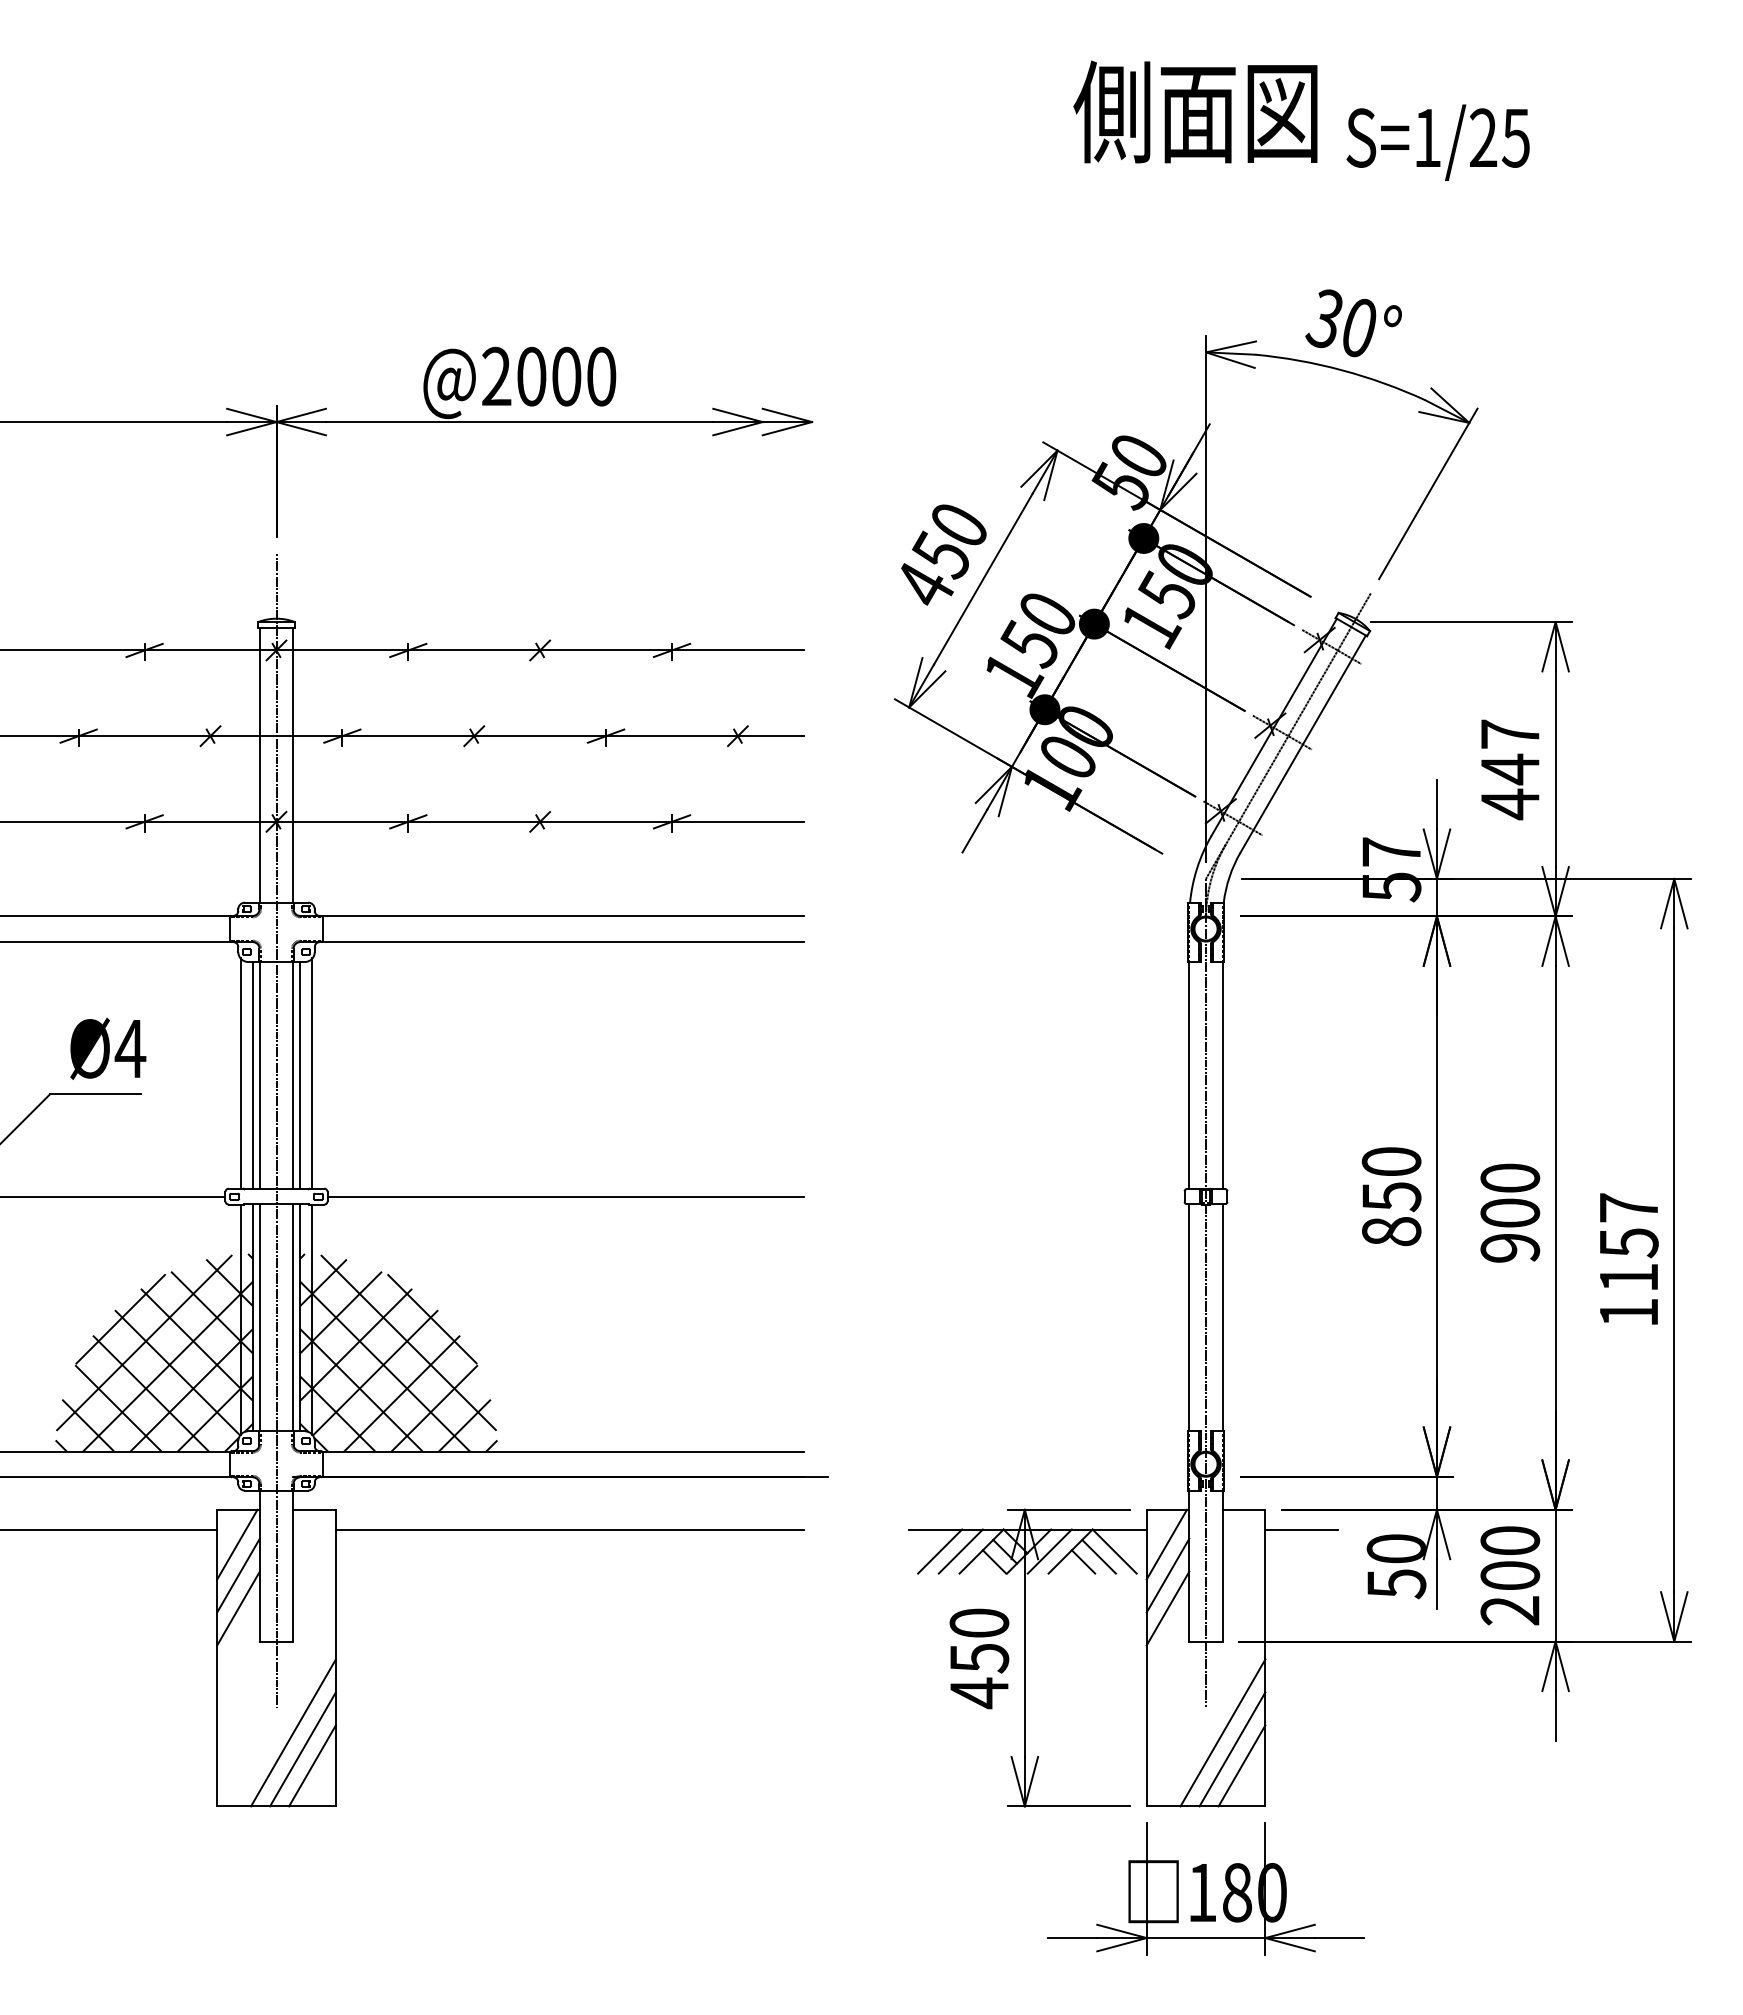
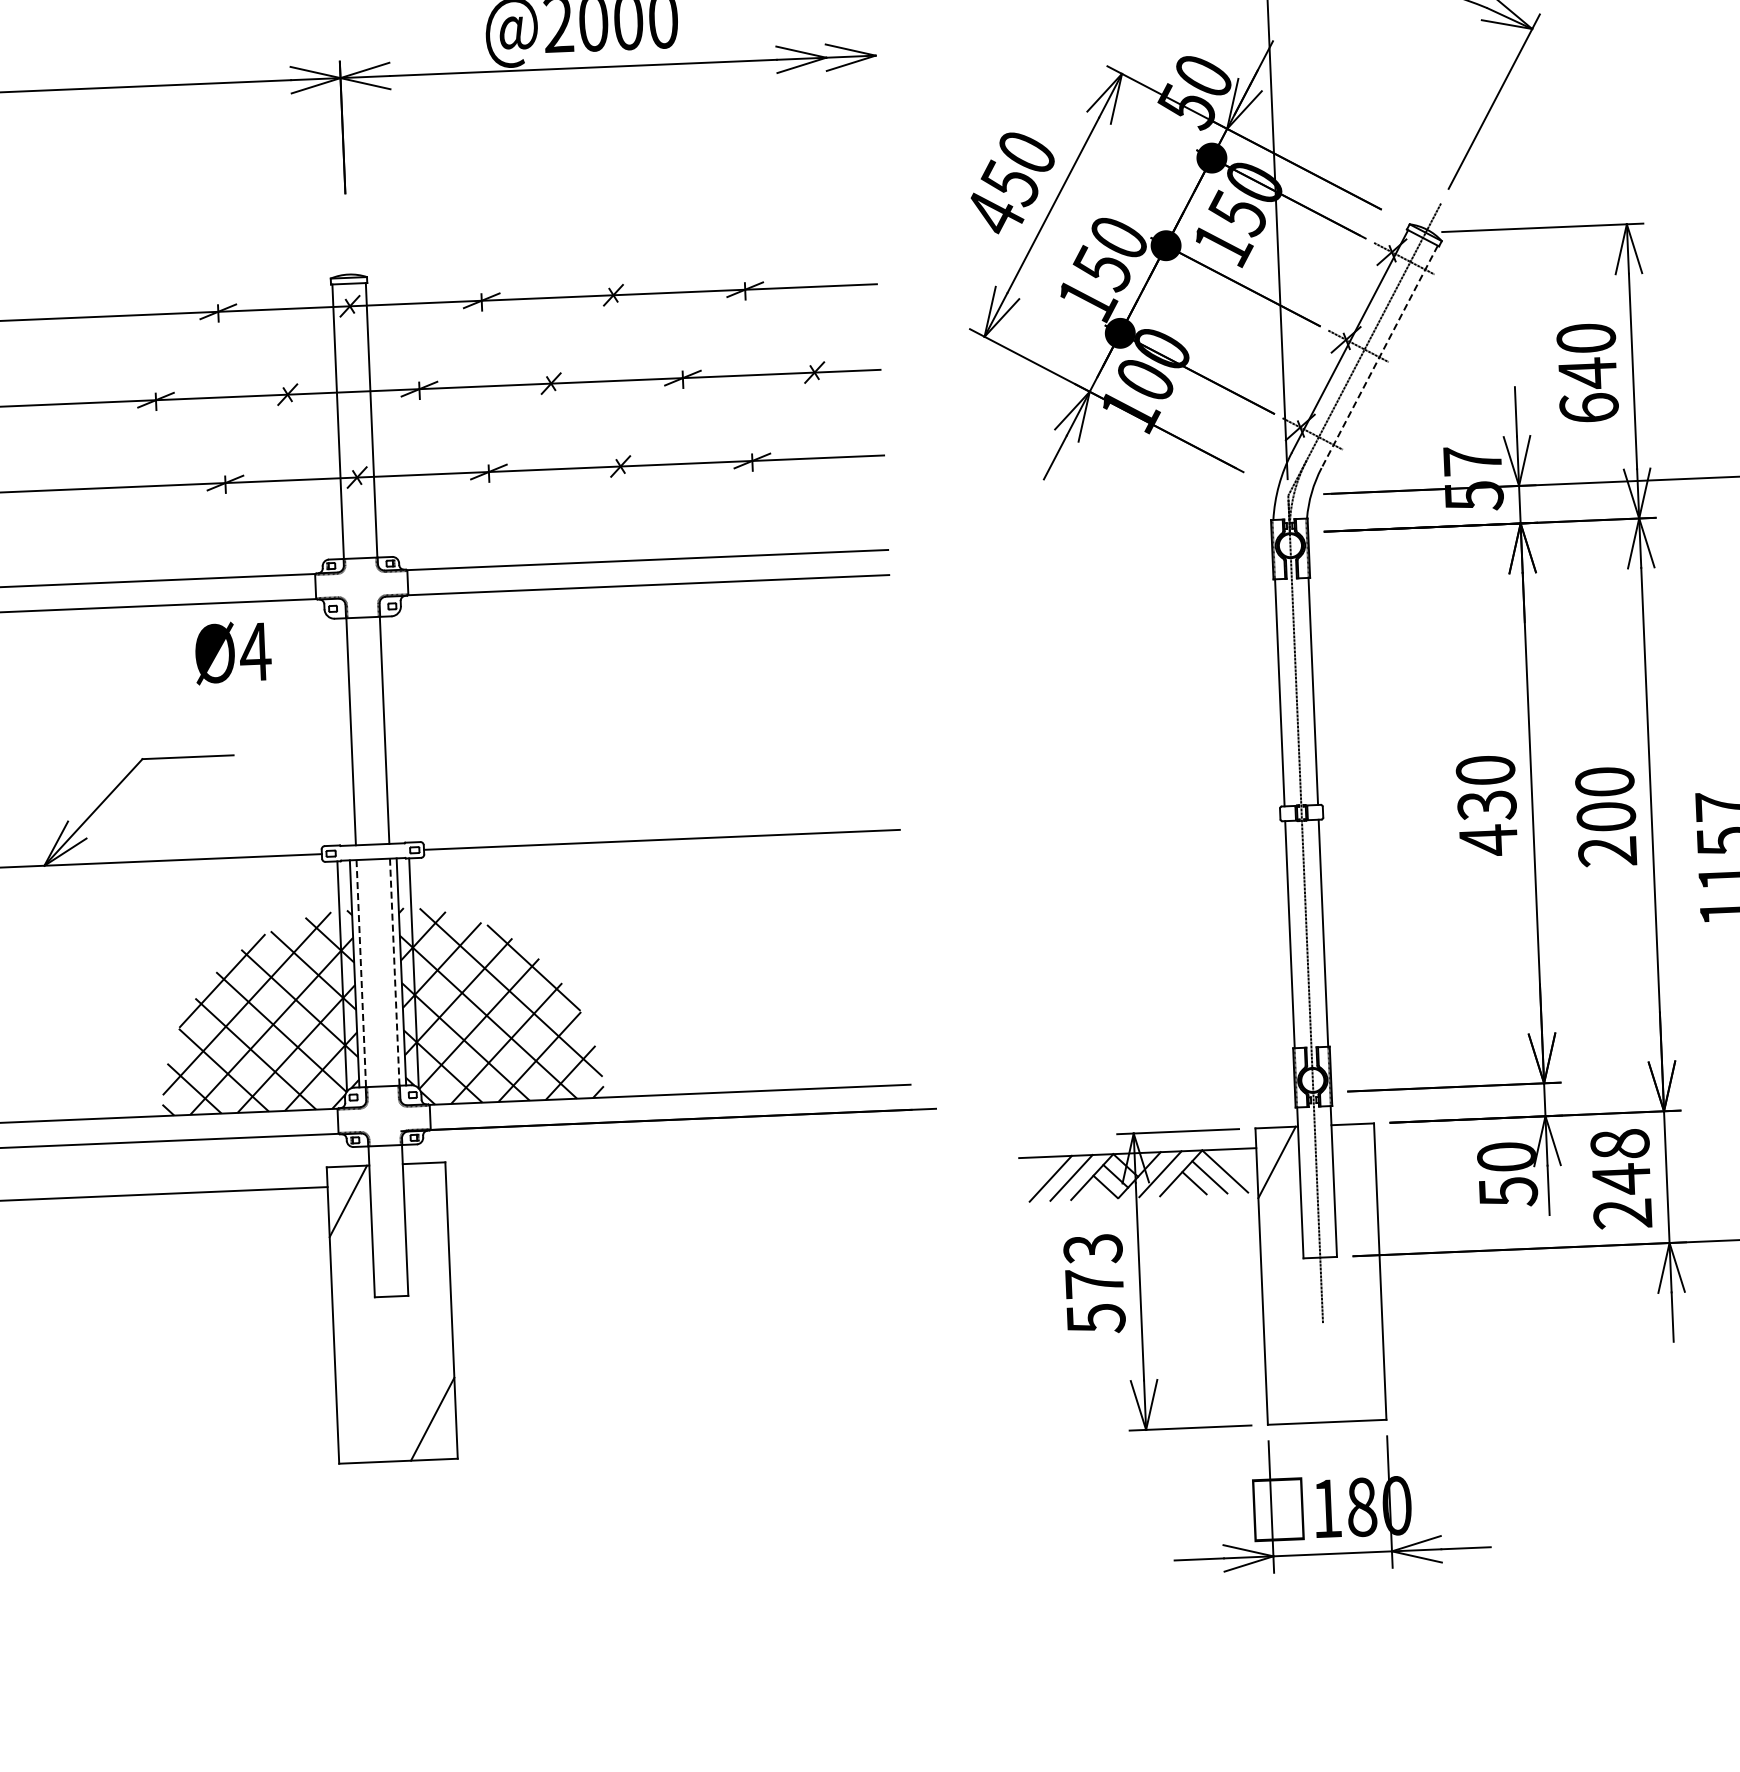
line: (1302, 744) -> (1379, 357), solid -> dashed
text: (1510, 769) -> (1587, 373), 447 -> 640
text: (108, 1048) -> (233, 652), moved
line: (240, 1073) -> (331, 730), removed
line: (312, 1073) -> (403, 727), removed
line: (253, 1075) -> (344, 731), removed
line: (299, 1075) -> (390, 729), removed
line: (276, 1130) -> (370, 785), removed
text: (1391, 1214) -> (1487, 823), 850 -> 430
text: (1510, 1247) -> (1607, 851), 900 -> 200
line: (259, 1317) -> (360, 973), solid -> dashed
line: (293, 1317) -> (394, 972), solid -> dashed
line: (569, 1529) -> (679, 1172), removed
line: (1301, 1529) -> (1410, 1141), removed
text: (1510, 1558) -> (1620, 1161), 200 -> 248
line: (238, 1575) -> (350, 1232), removed
line: (1167, 1575) -> (1279, 1193), removed
line: (238, 1608) -> (352, 1265), removed
line: (1167, 1608) -> (1280, 1226), removed
text: (979, 1658) -> (1094, 1284), 450 -> 573
line: (293, 1732) -> (412, 1386), removed
line: (1222, 1732) -> (1340, 1347), removed
line: (302, 1749) -> (422, 1403), removed
line: (1232, 1749) -> (1351, 1364), removed
line: (1241, 1765) -> (1360, 1379), removed

